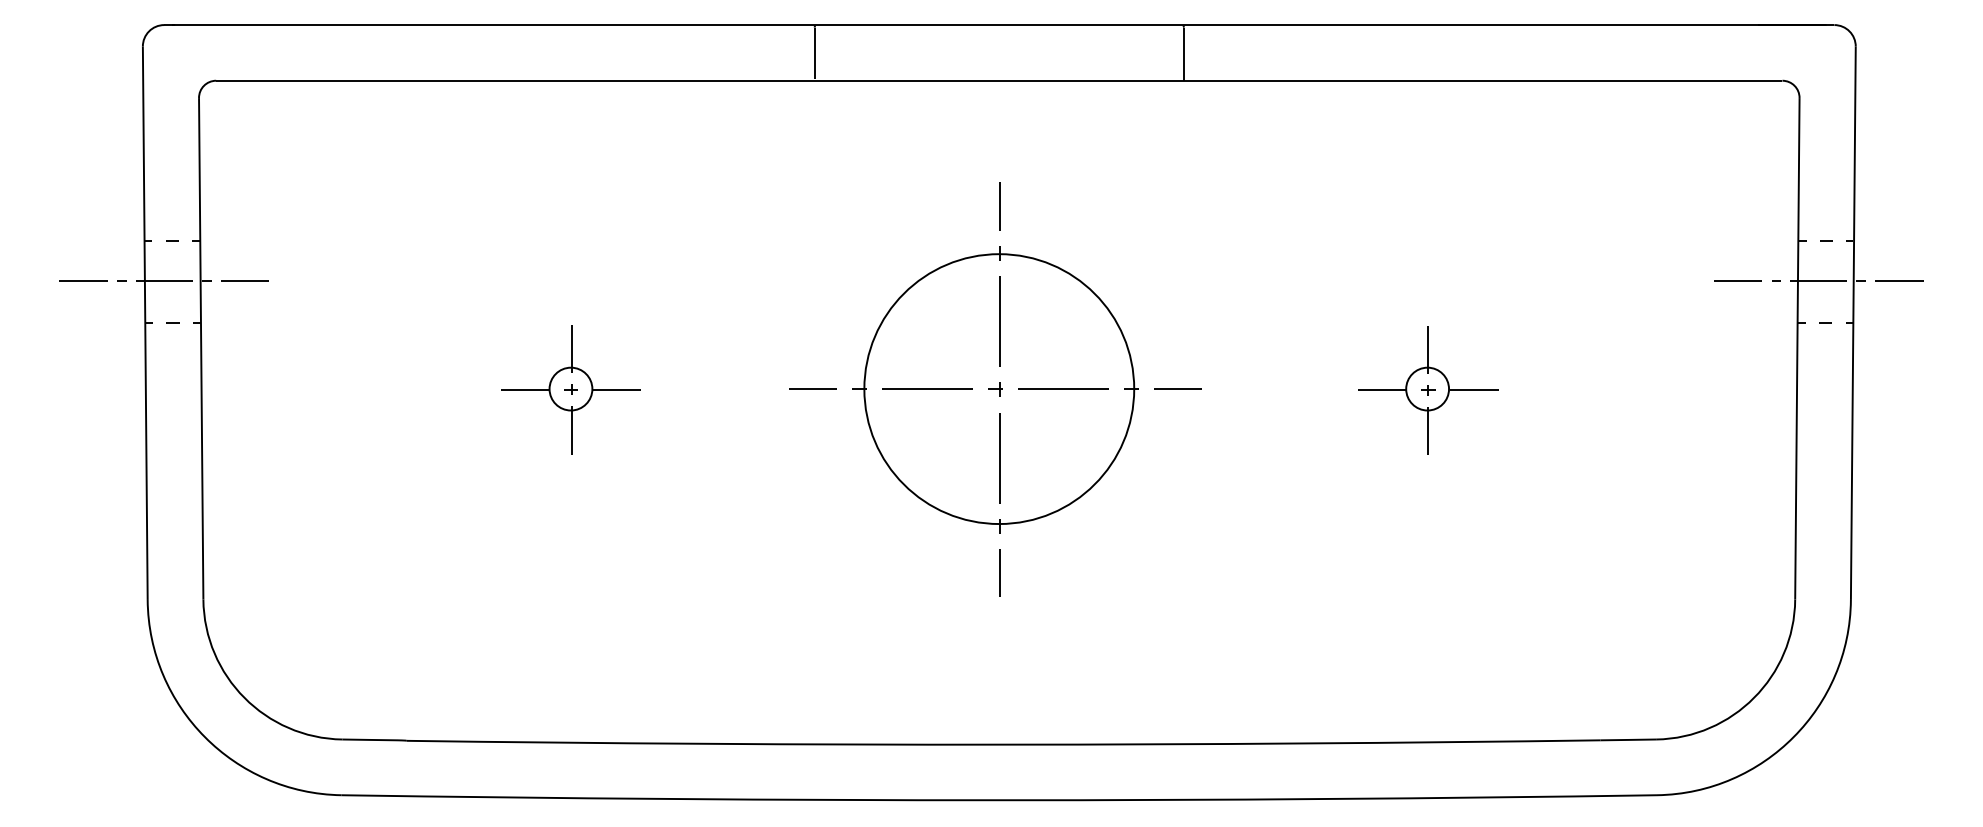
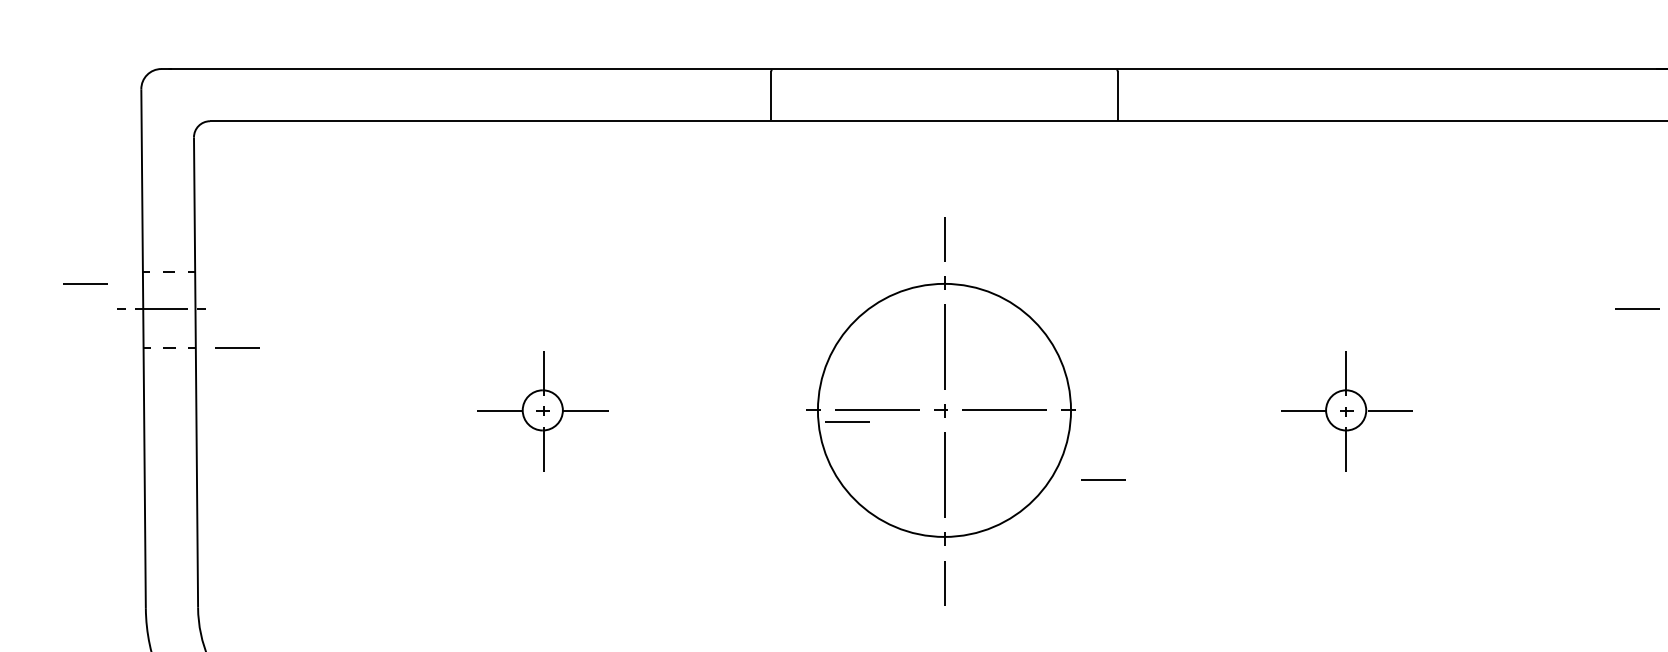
line: (83, 280) -> (85, 283), moved
line: (244, 280) -> (236, 347), moved
line: (812, 388) -> (847, 421), moved
line: (1177, 388) -> (1103, 479), moved

